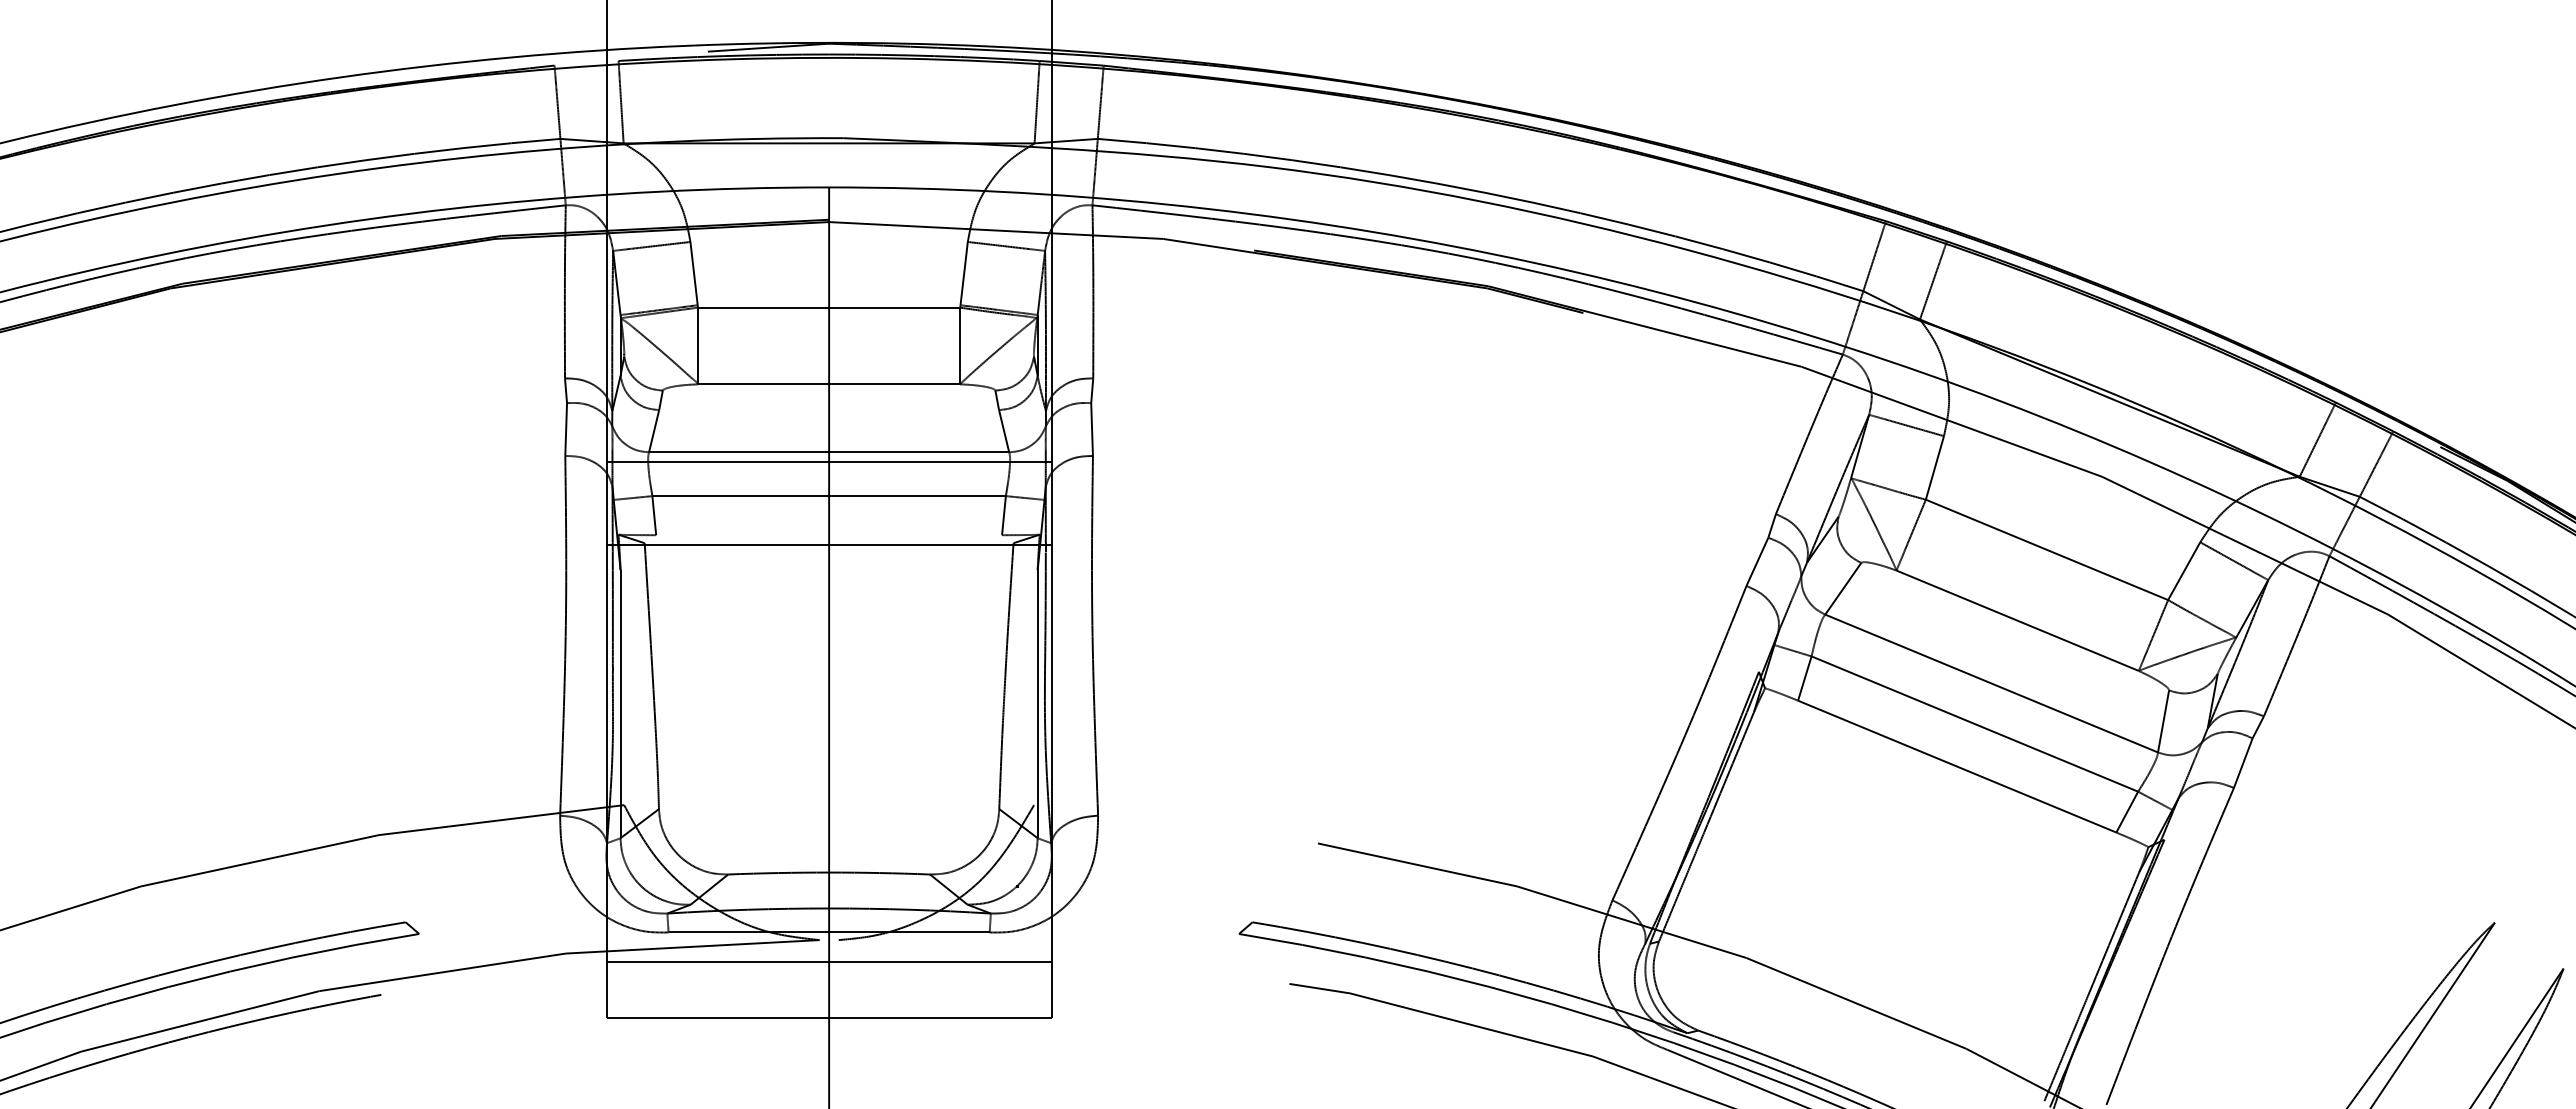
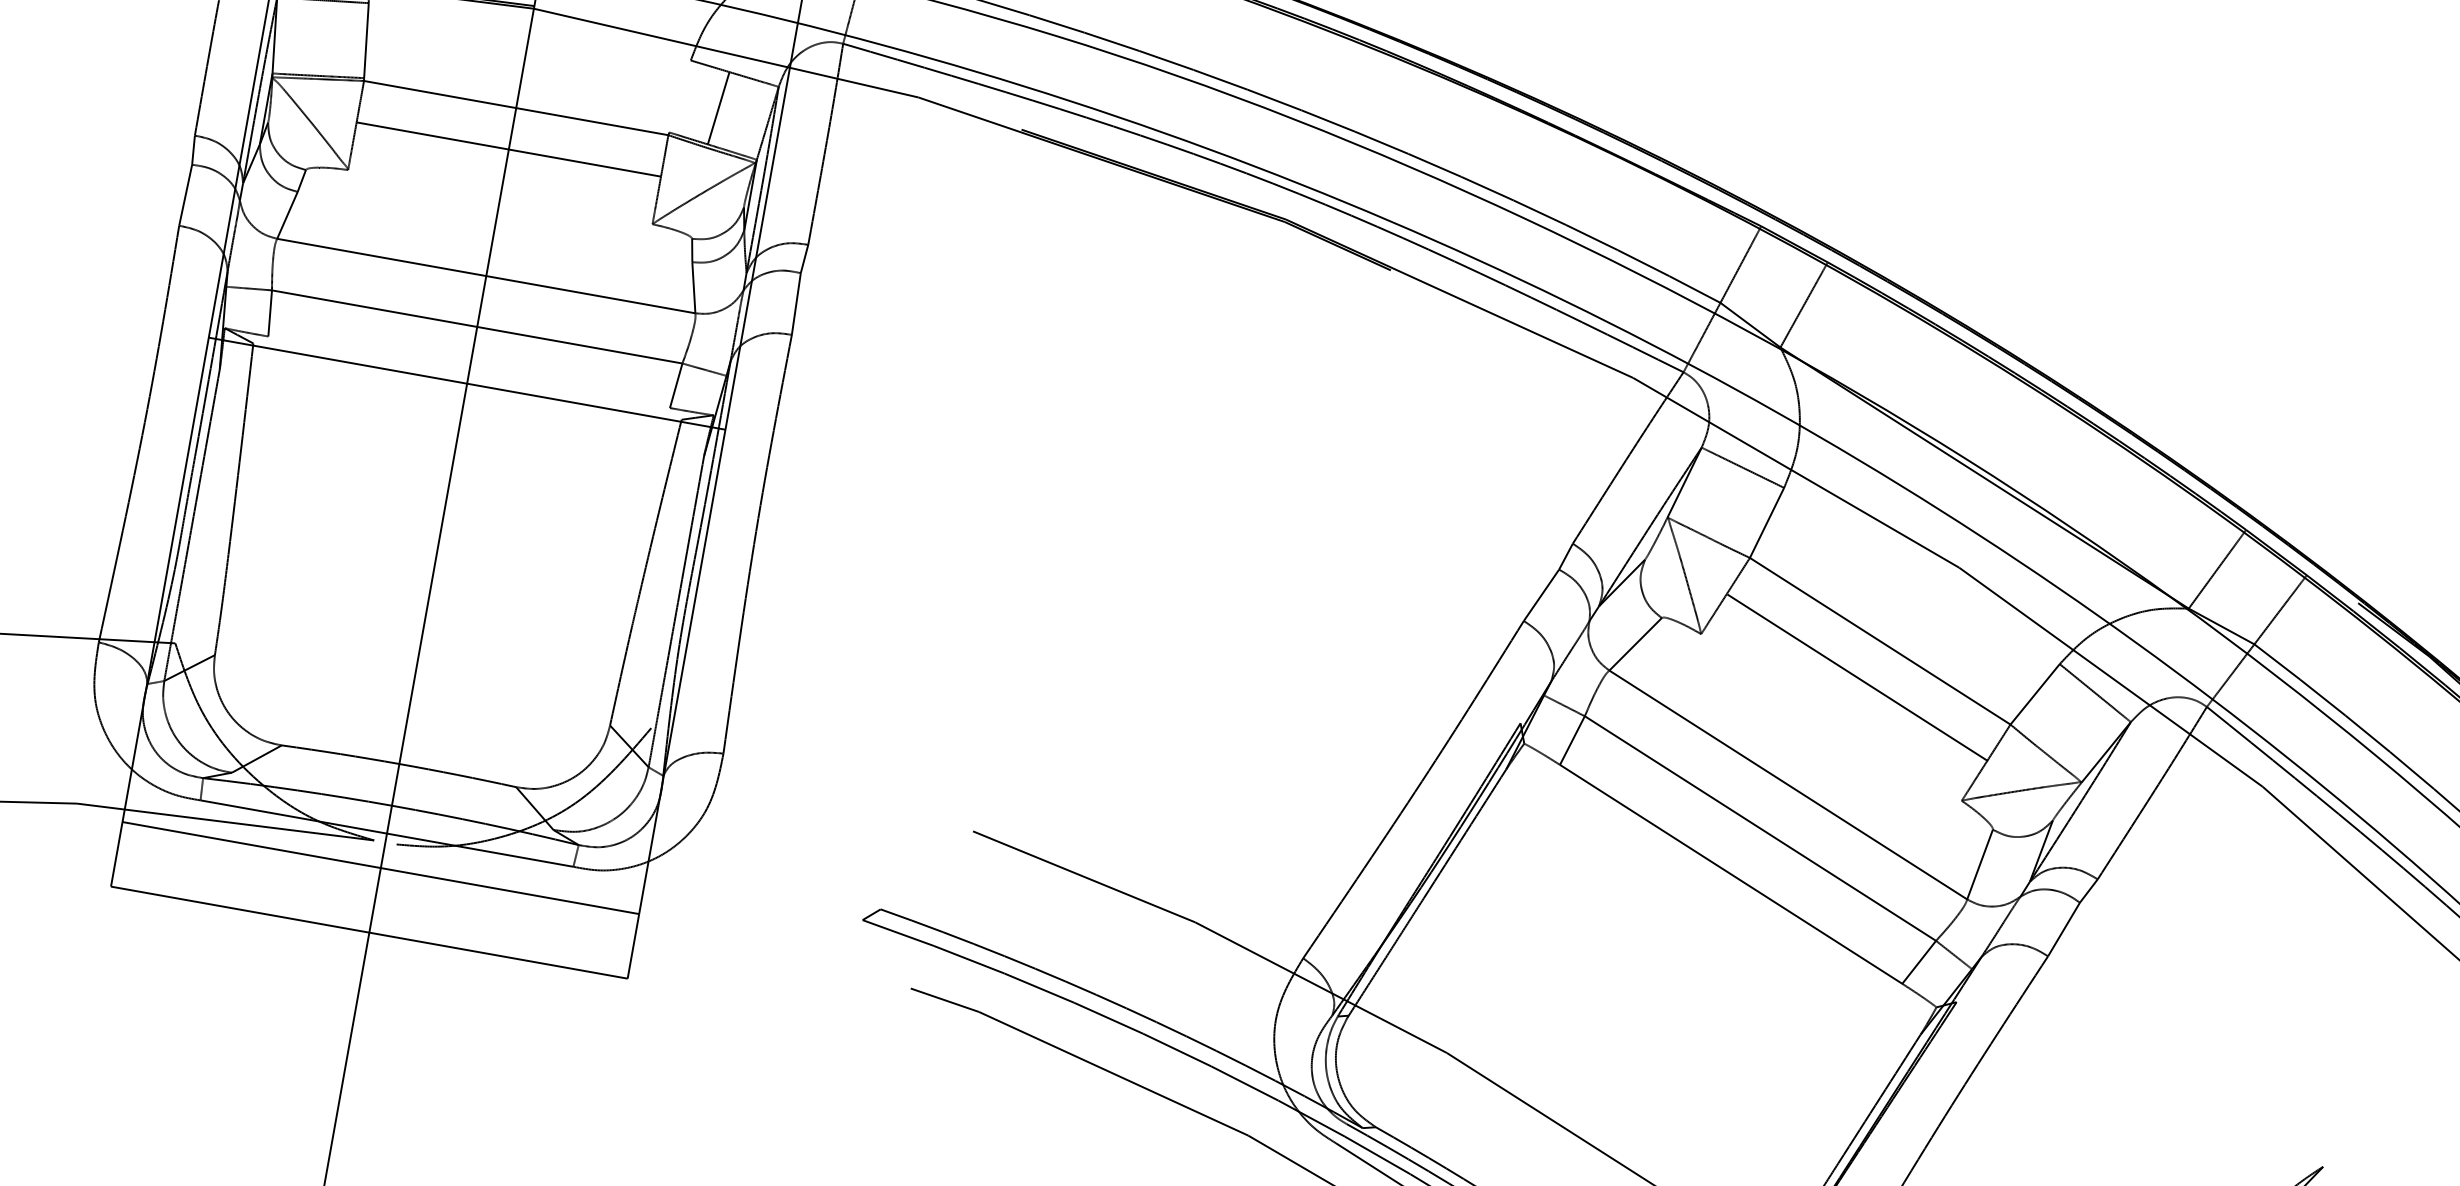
line: (963, 273) -> (717, 107), moved
line: (829, 384) -> (509, 149), moved
line: (828, 461) -> (483, 286), removed
line: (2017, 620) -> (1857, 677), moved

